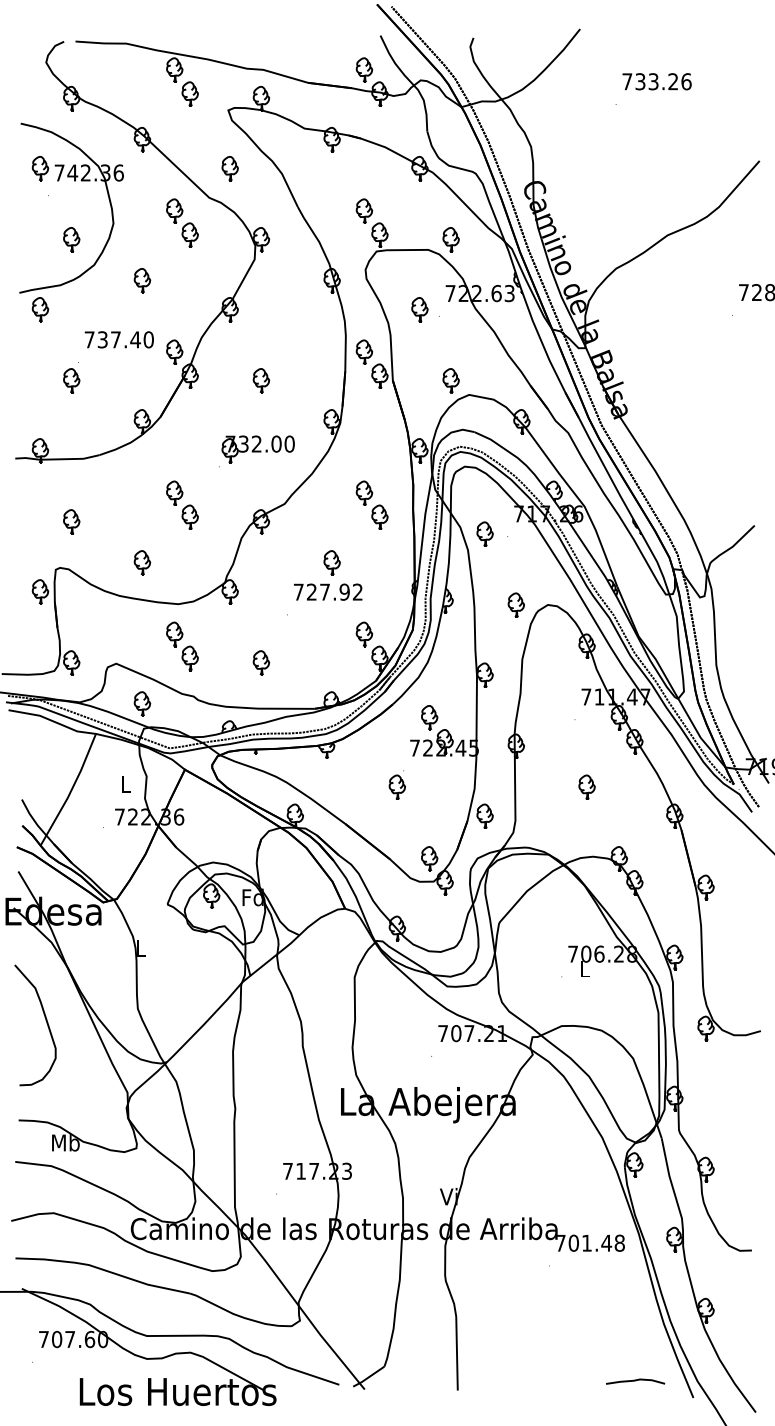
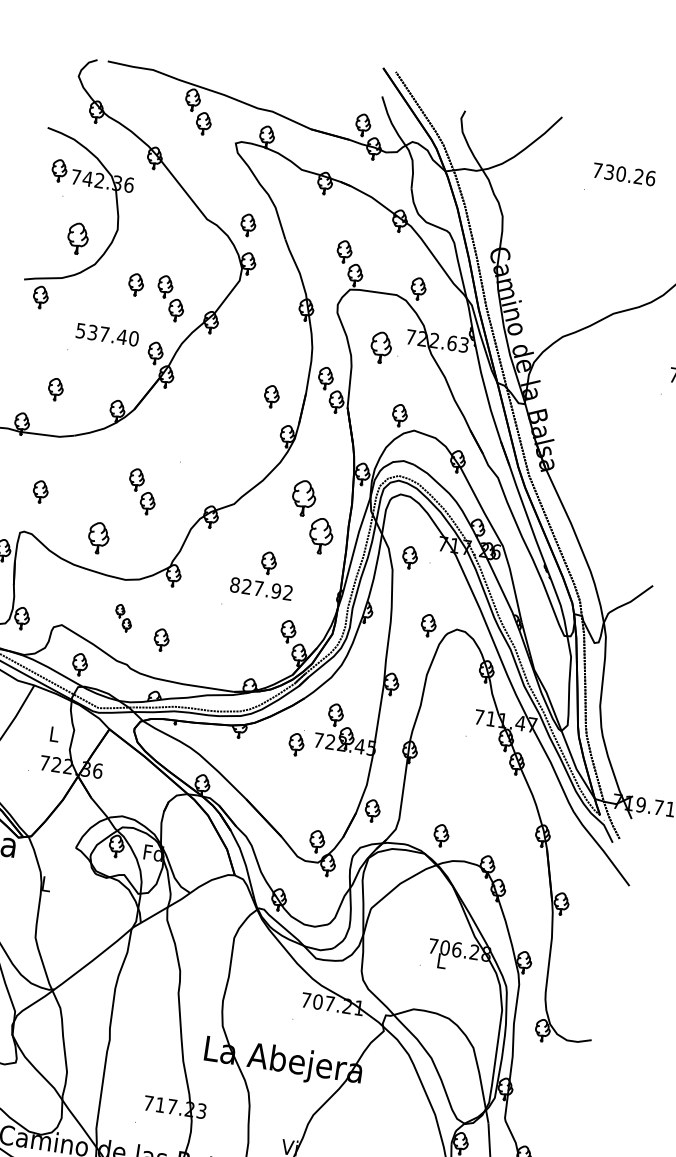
text: (653, 81) -> (621, 173), 733.26 -> 730.26
part: (229, 168) -> (247, 225), moved
part: (182, 222) -> (170, 298), moved
part: (71, 239) -> (77, 238), size x1.4
part: (419, 309) -> (380, 347), size x1.4
text: (89, 339) -> (80, 330), 737.40 -> 537.40
part: (71, 380) -> (55, 389), moved
part: (261, 380) -> (271, 396), moved
part: (257, 449) -> (217, 451), removed
part: (371, 504) -> (312, 516), size x1.6
part: (142, 562) -> (98, 537), size x1.4
text: (298, 591) -> (234, 584), 727.92 -> 827.92
part: (182, 646) -> (123, 618), size x0.6
part: (261, 662) -> (161, 639), moved
part: (396, 784) -> (296, 742), moved
part: (586, 786) -> (440, 834), moved

